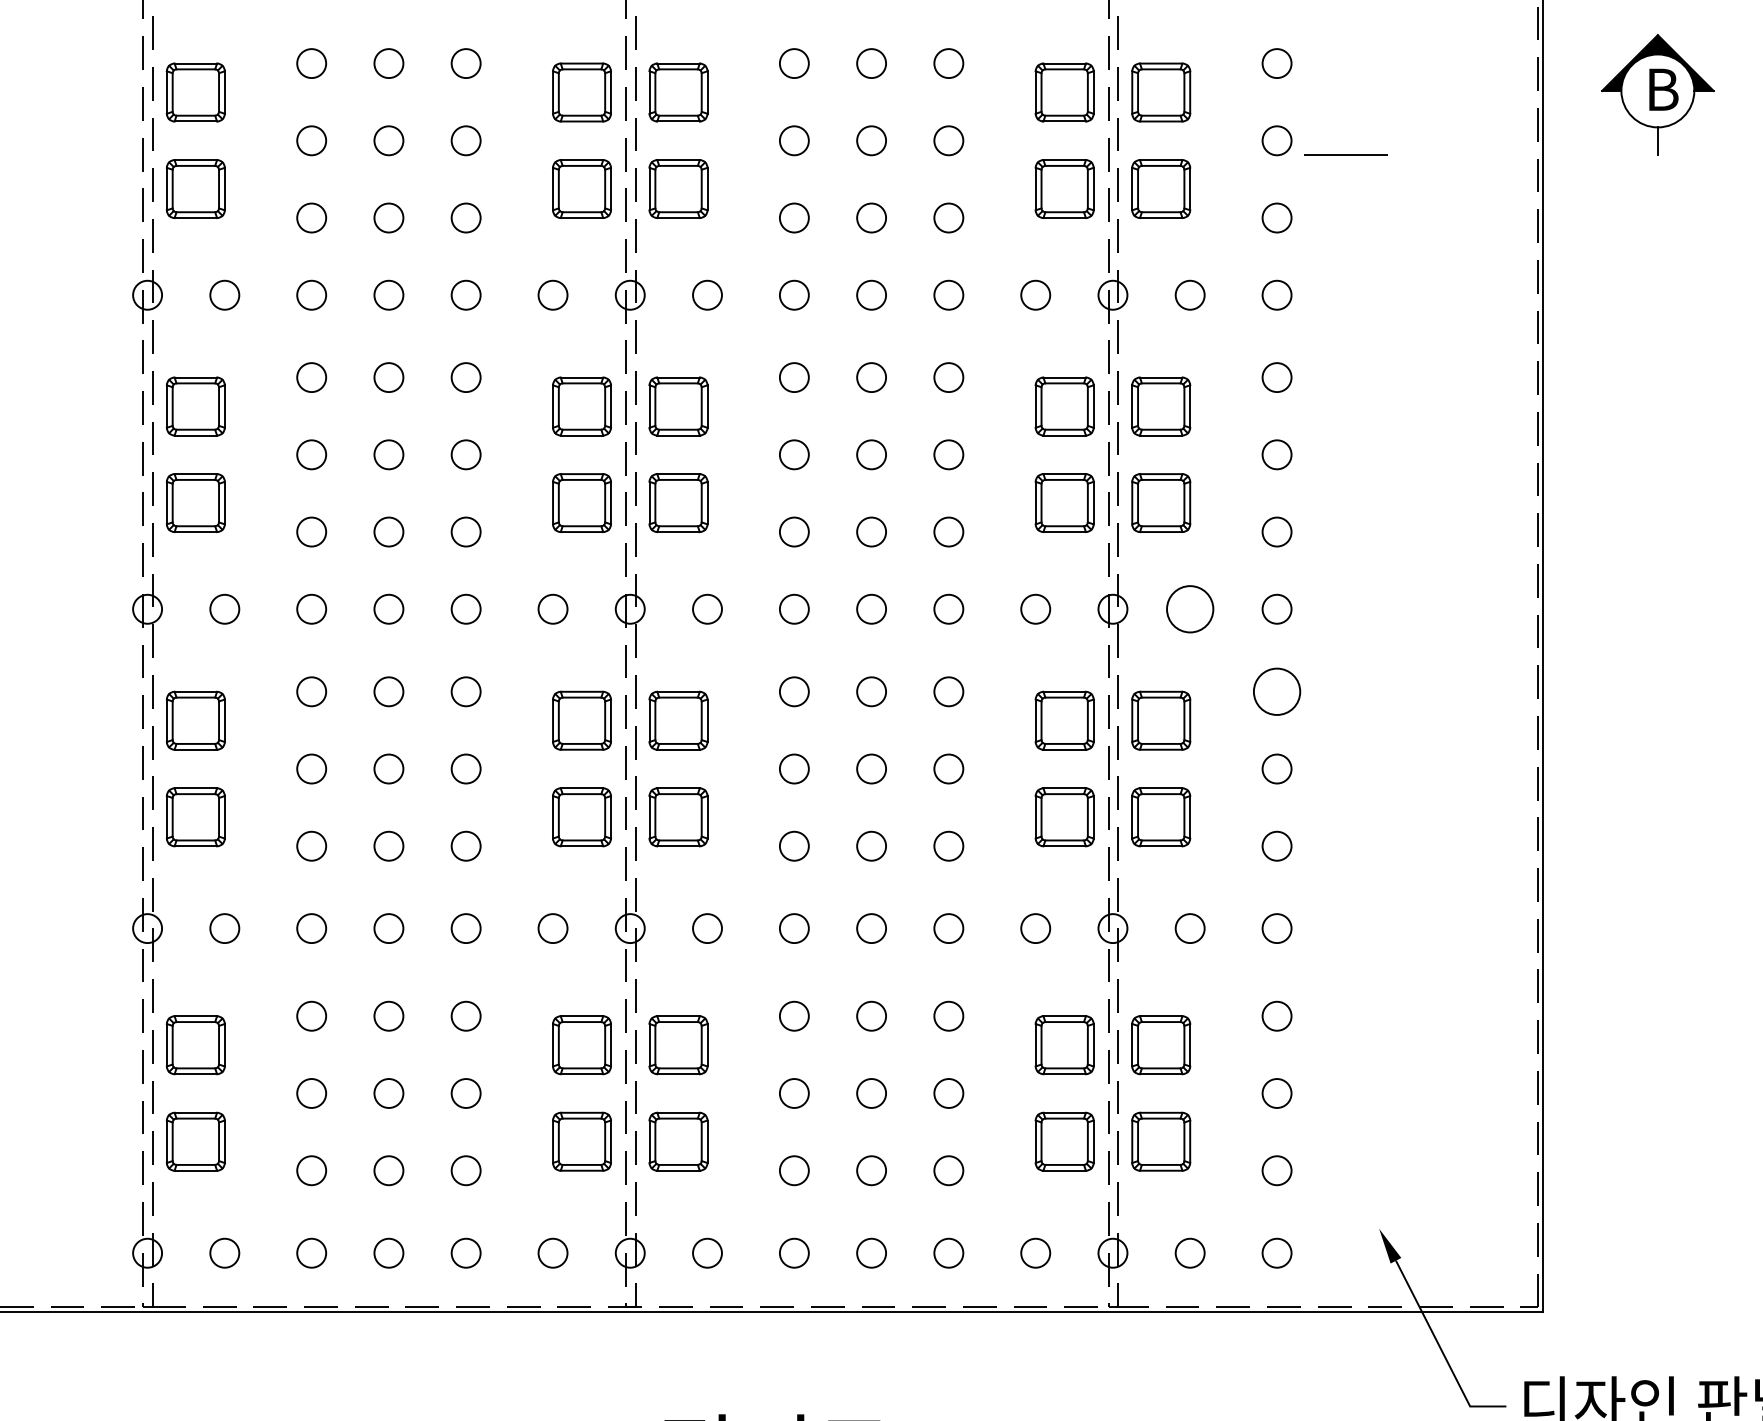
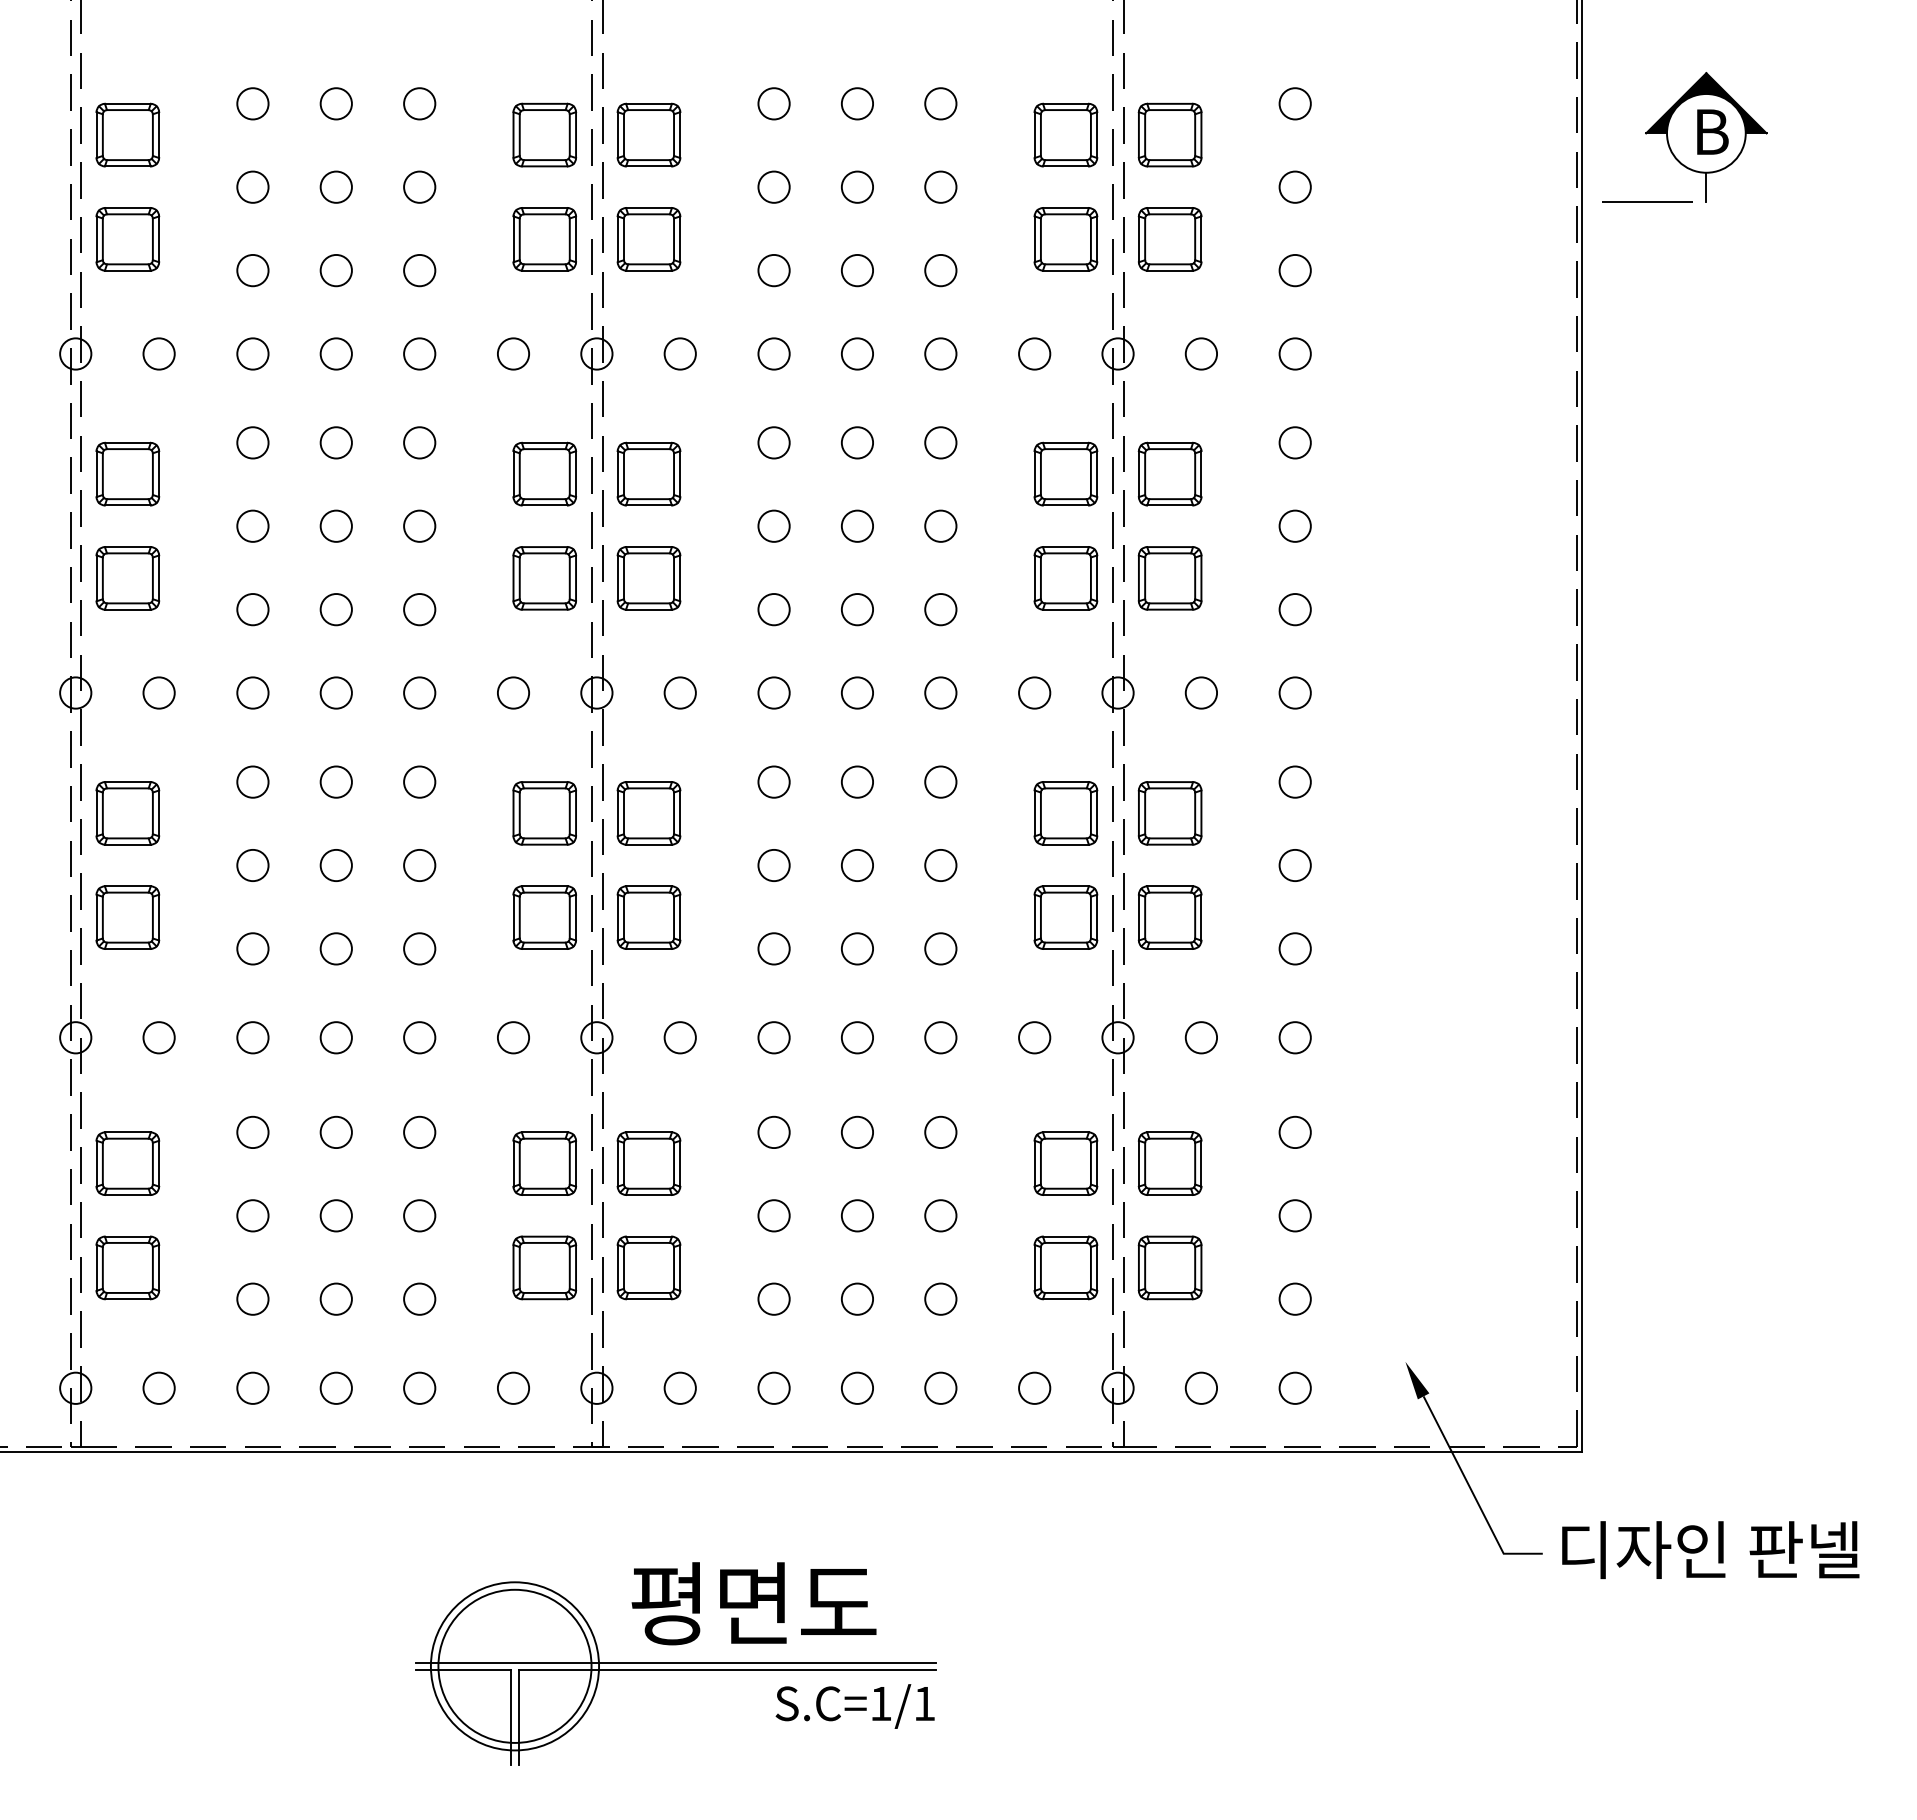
line: (1345, 154) -> (1647, 201), moved
circle: (1190, 608) -> (1201, 692), size x0.62
circle: (1276, 691) -> (1294, 781), size x0.62

